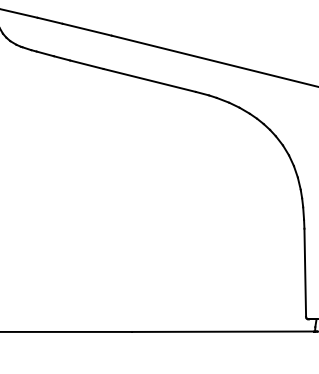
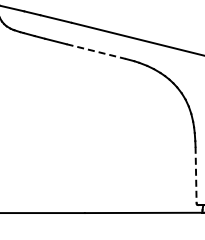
line: (150, 80) -> (96, 51), solid -> dashed
line: (305, 273) -> (196, 175), solid -> dashed

